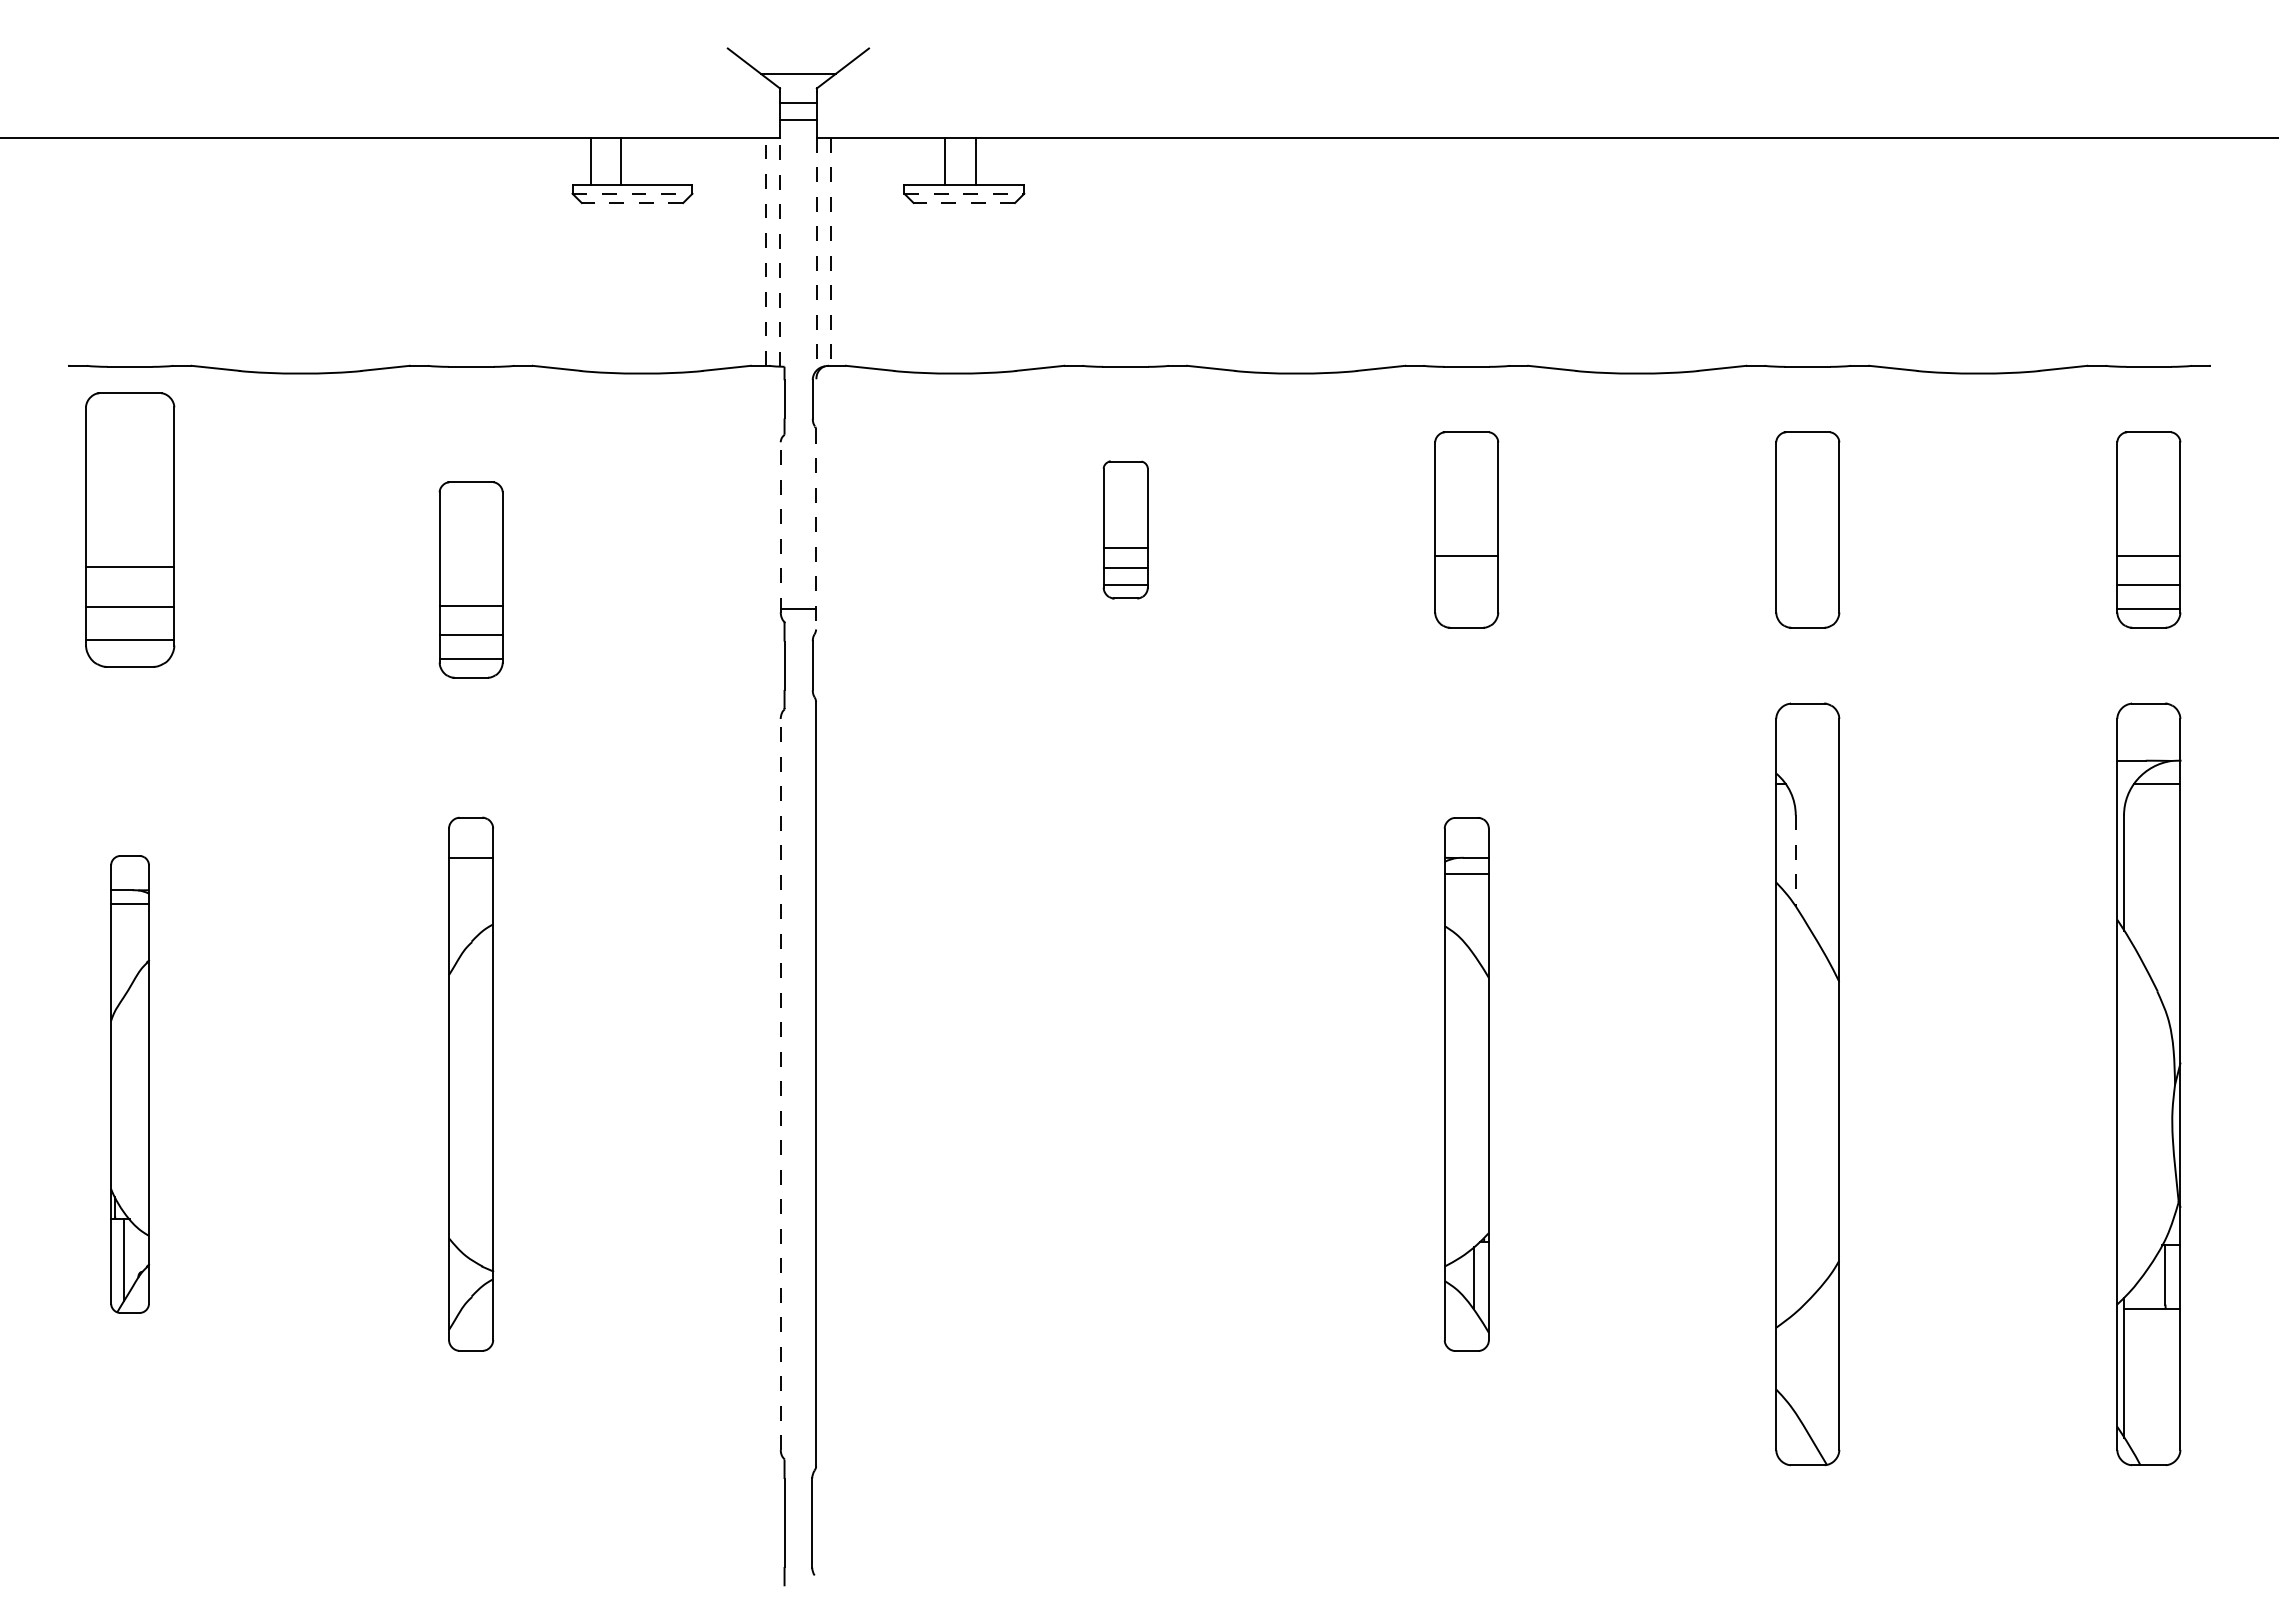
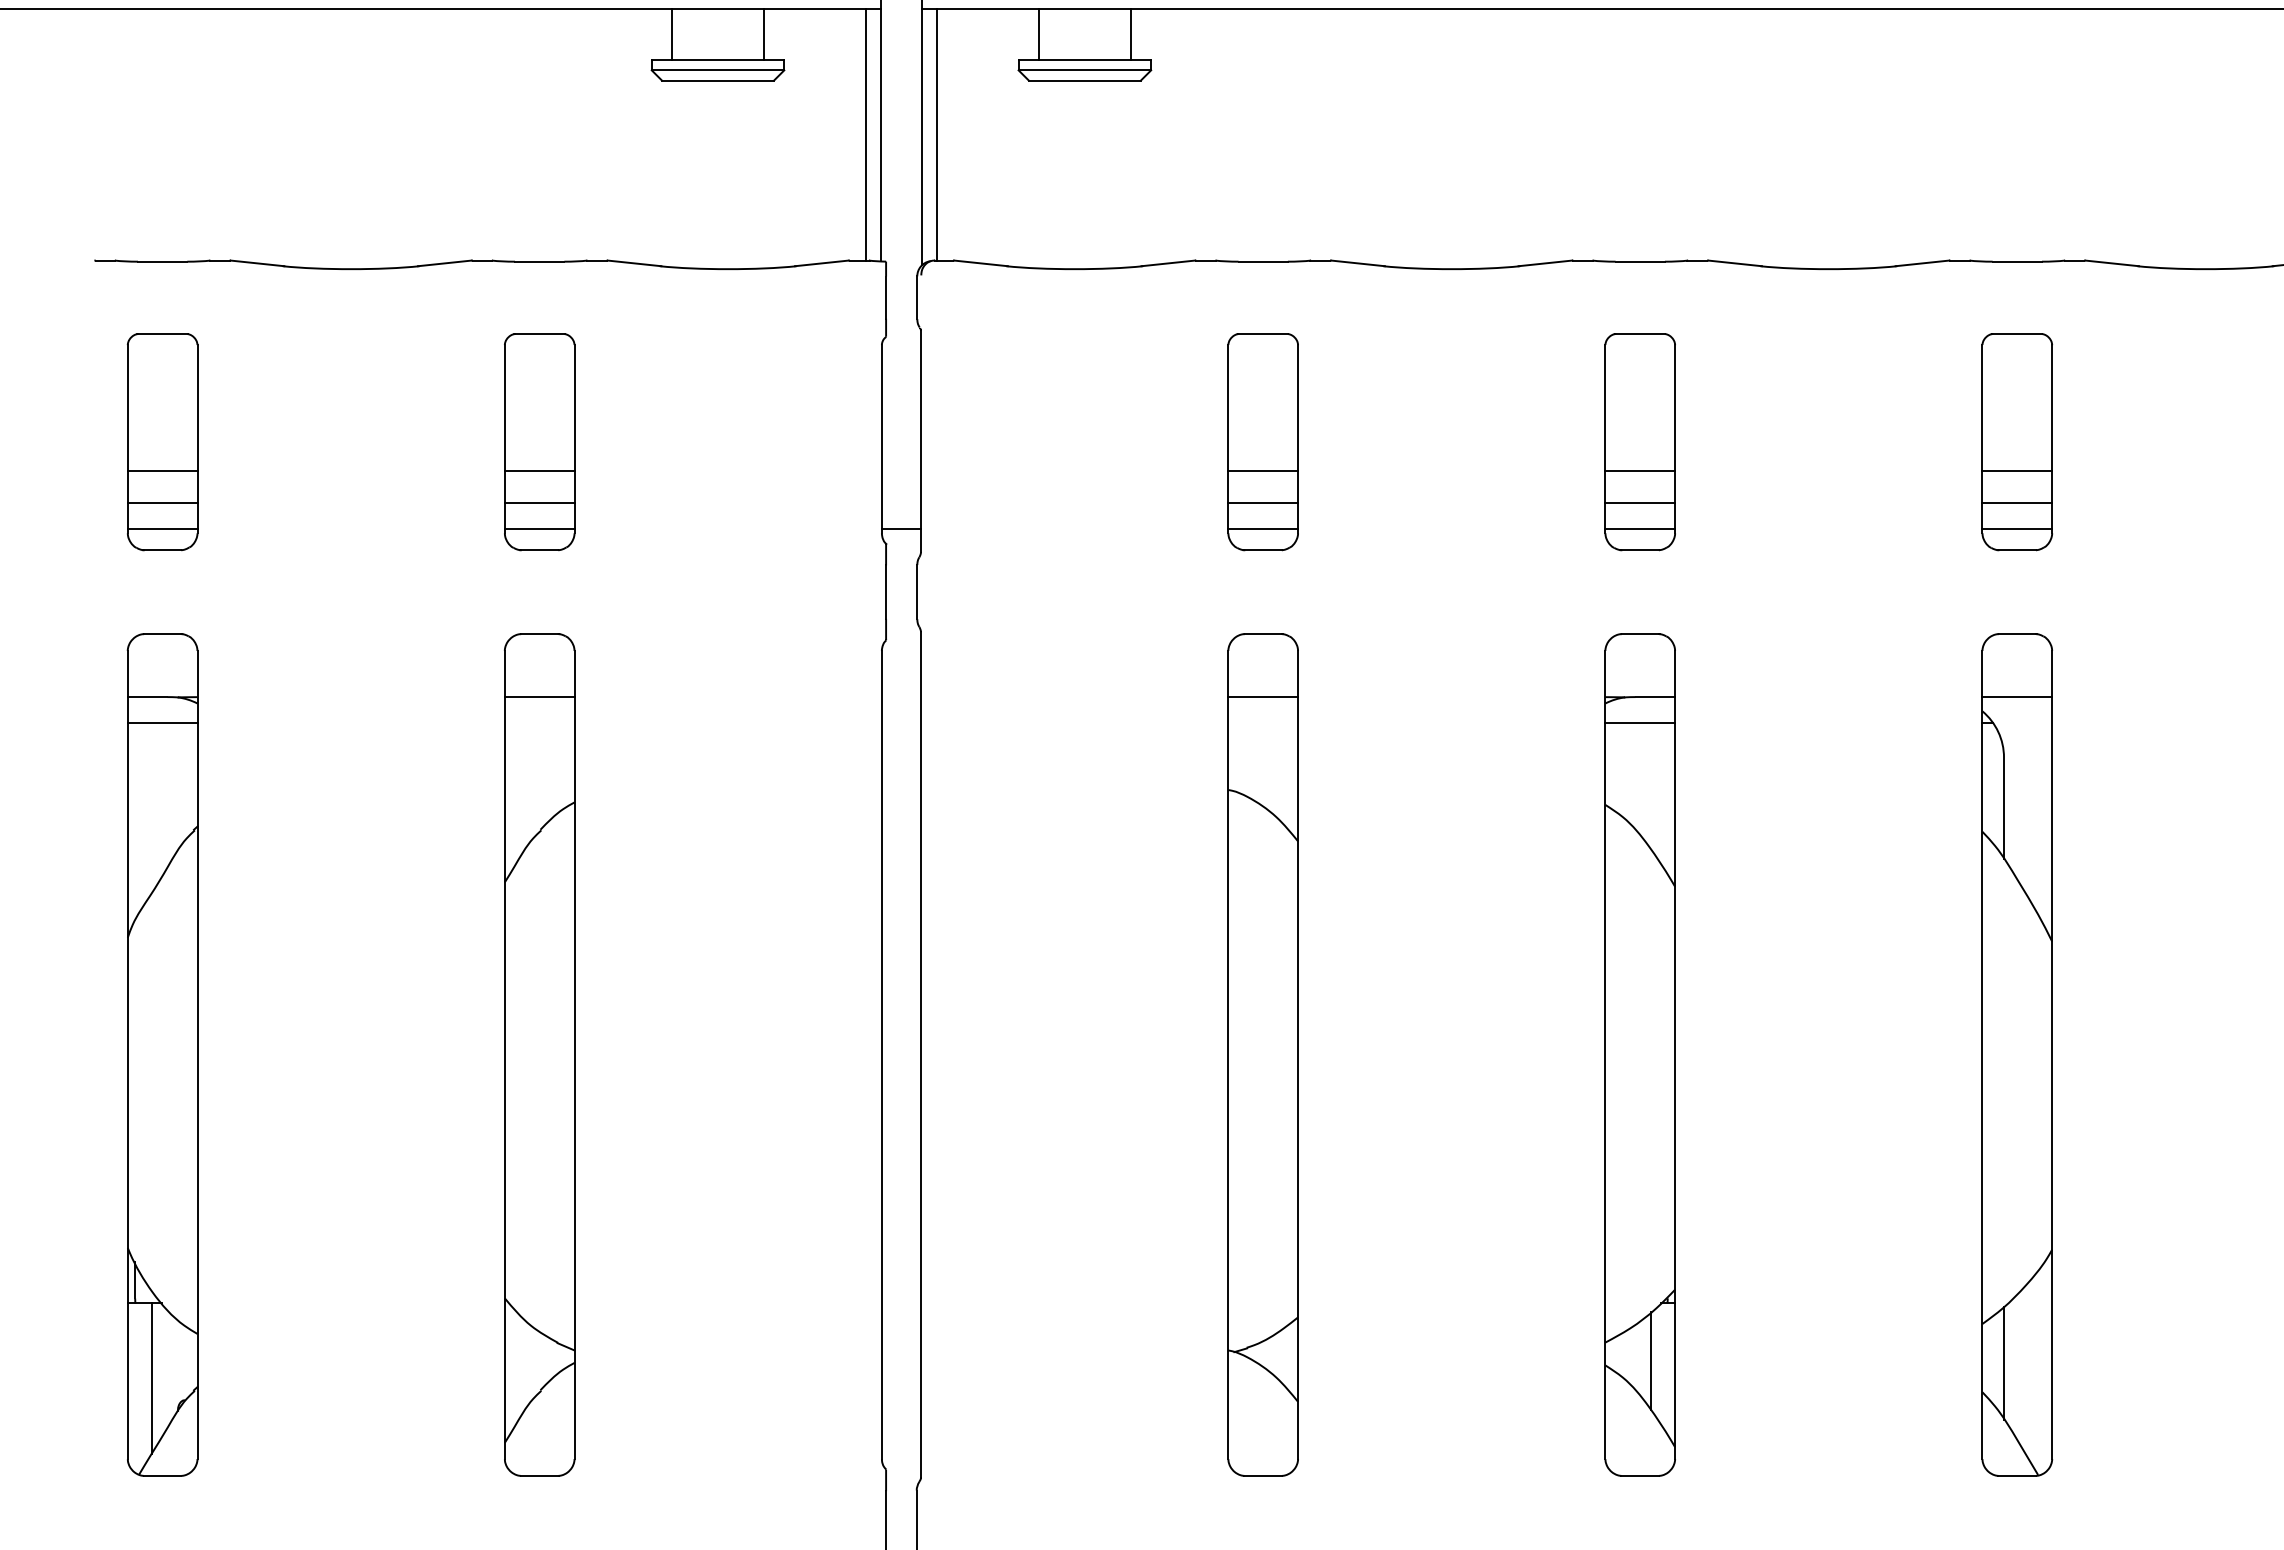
line: (620, 160) -> (763, 33), moved
line: (944, 160) -> (1130, 33), moved
line: (975, 160) -> (1038, 33), moved
line: (632, 193) -> (718, 70), dashed -> solid
line: (964, 193) -> (1085, 70), dashed -> solid
line: (632, 203) -> (718, 81), dashed -> solid
line: (964, 203) -> (1085, 81), dashed -> solid
line: (766, 251) -> (866, 134), dashed -> solid
line: (779, 251) -> (880, 134), dashed -> solid
line: (830, 251) -> (936, 134), dashed -> solid
line: (816, 254) -> (921, 137), dashed -> solid
line: (780, 526) -> (881, 438), dashed -> solid
part: (129, 529) -> (161, 441), size x0.71
line: (816, 529) -> (921, 441), dashed -> solid
part: (1125, 529) -> (1263, 441), size x1.43
line: (1807, 556) -> (2016, 471), added
part: (470, 579) -> (538, 441), moved
line: (1466, 584) -> (1640, 502), added
line: (1807, 584) -> (2016, 502), added
line: (1466, 608) -> (1640, 528), added
line: (1807, 608) -> (2016, 528), added
line: (1807, 760) -> (2016, 696), added
line: (1795, 861) -> (2003, 808), dashed -> solid
part: (470, 1083) -> (538, 1053), size x1.43
part: (129, 1084) -> (161, 1055), size x1.67
line: (780, 1084) -> (881, 1055), dashed -> solid
part: (1125, 1084) -> (1263, 1055), added
part: (1466, 1084) -> (1640, 1055), size x1.43
line: (1795, 1363) -> (2003, 1363), added

